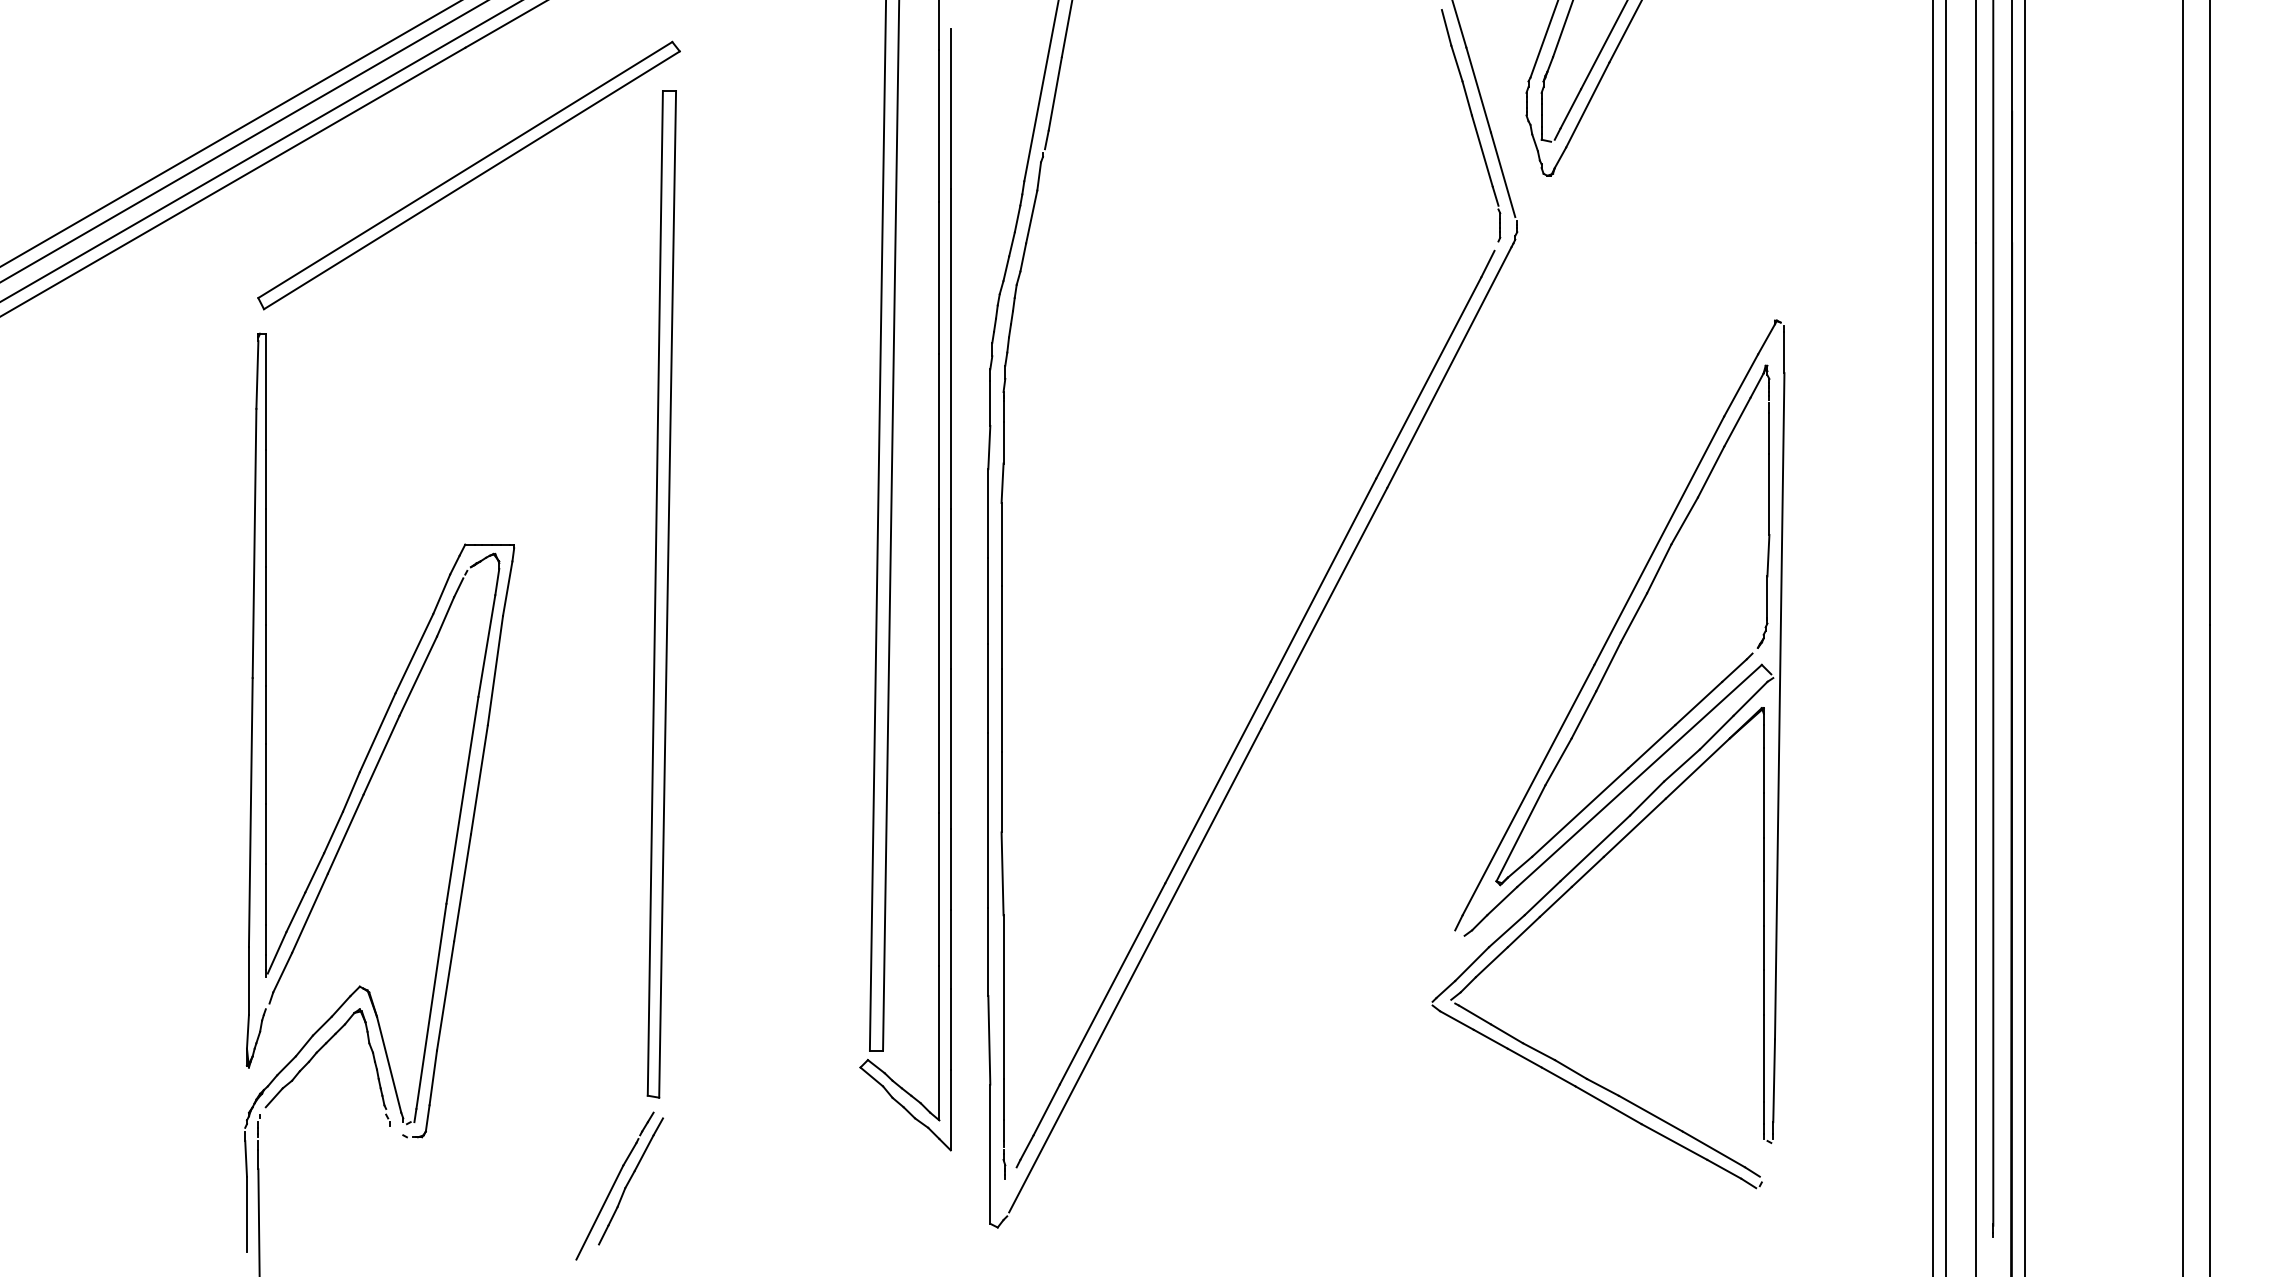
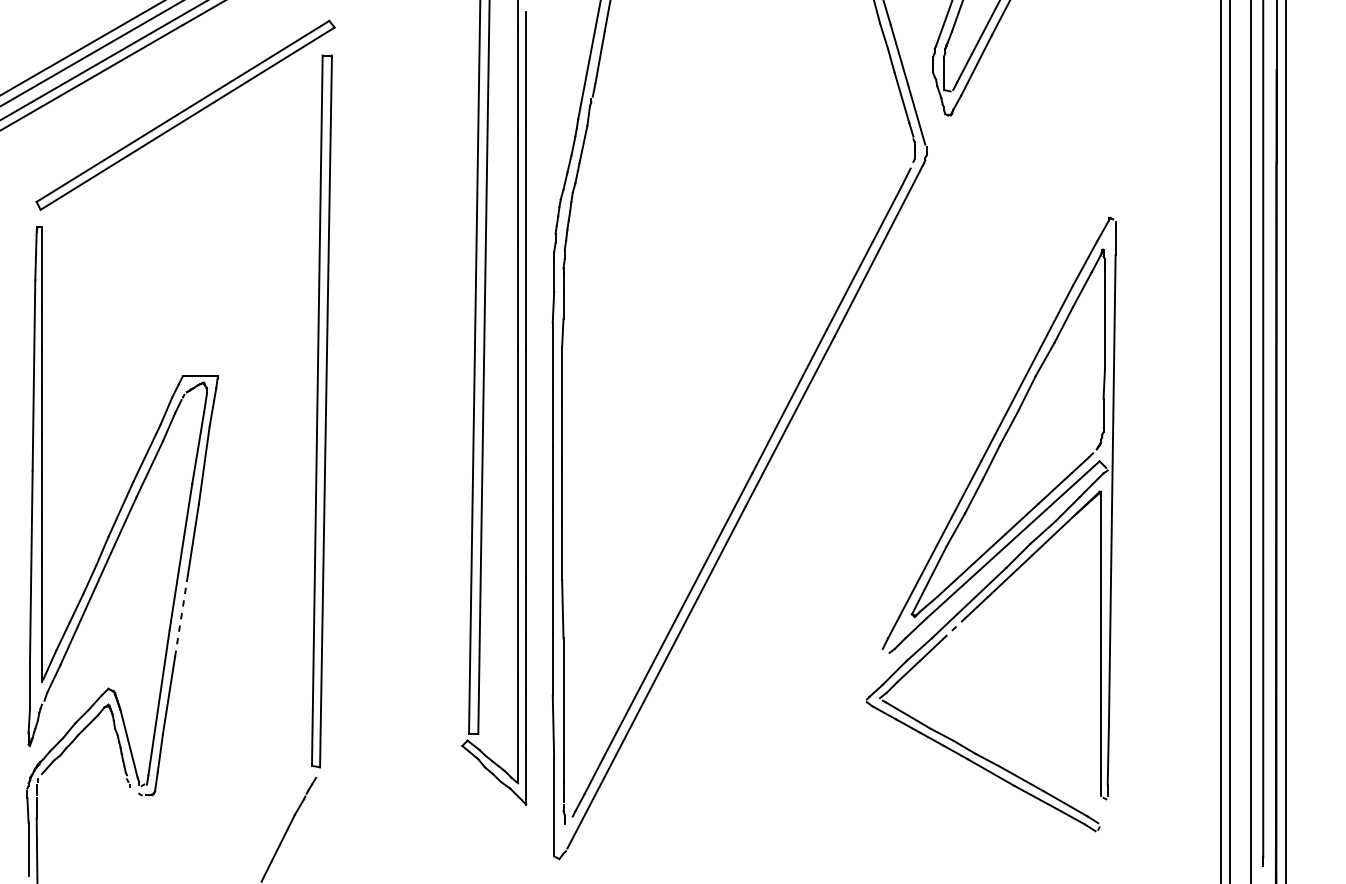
line: (462, 887) -> (180, 618), solid -> dashed
line: (1555, 901) -> (953, 628), solid -> dashed
part: (630, 1181) -> (299, 826), removed

